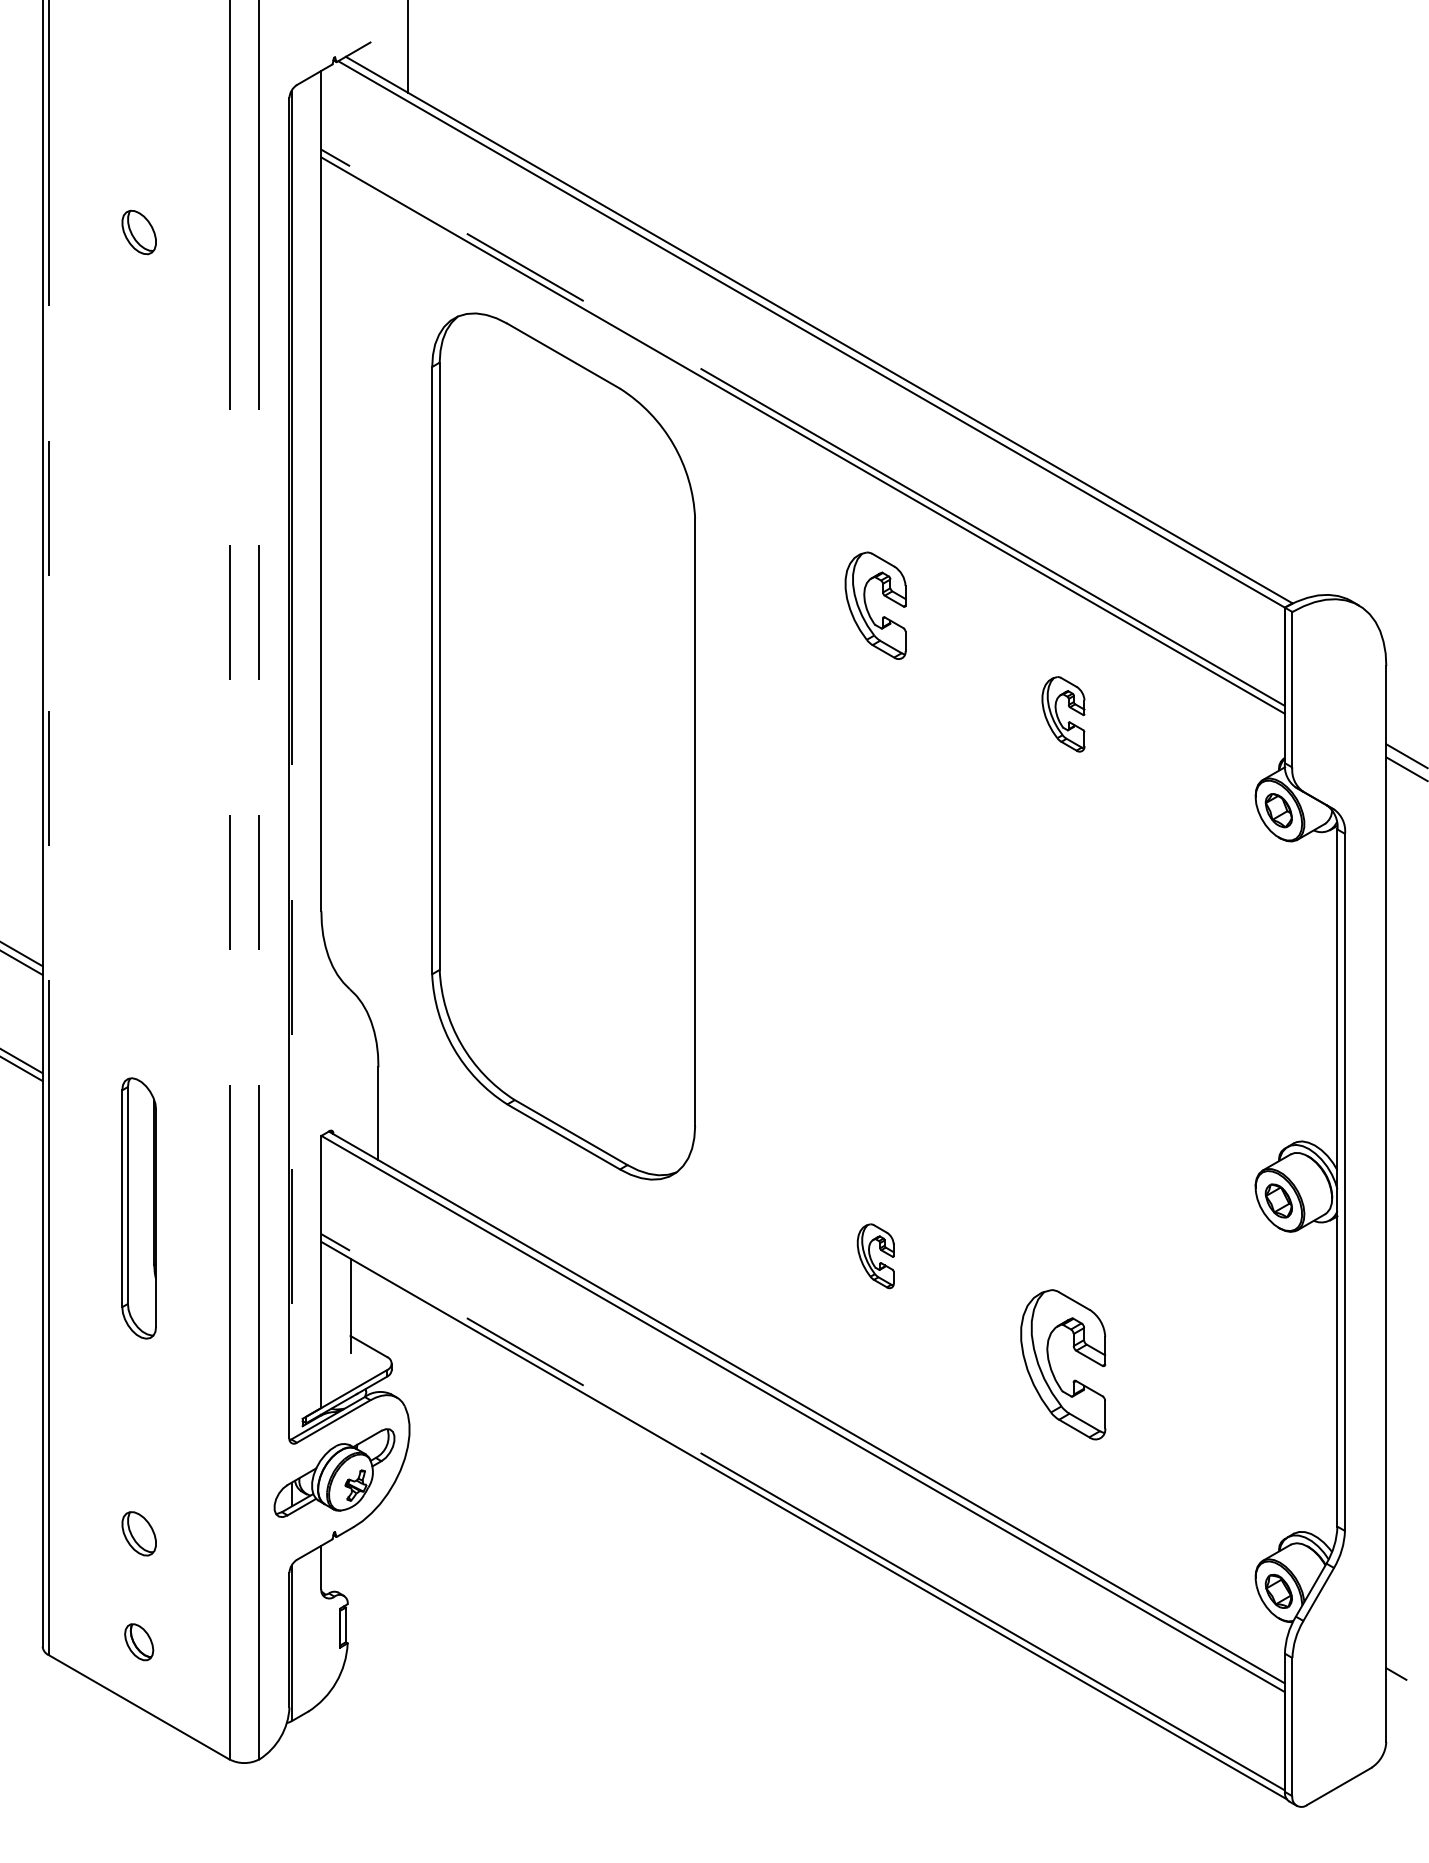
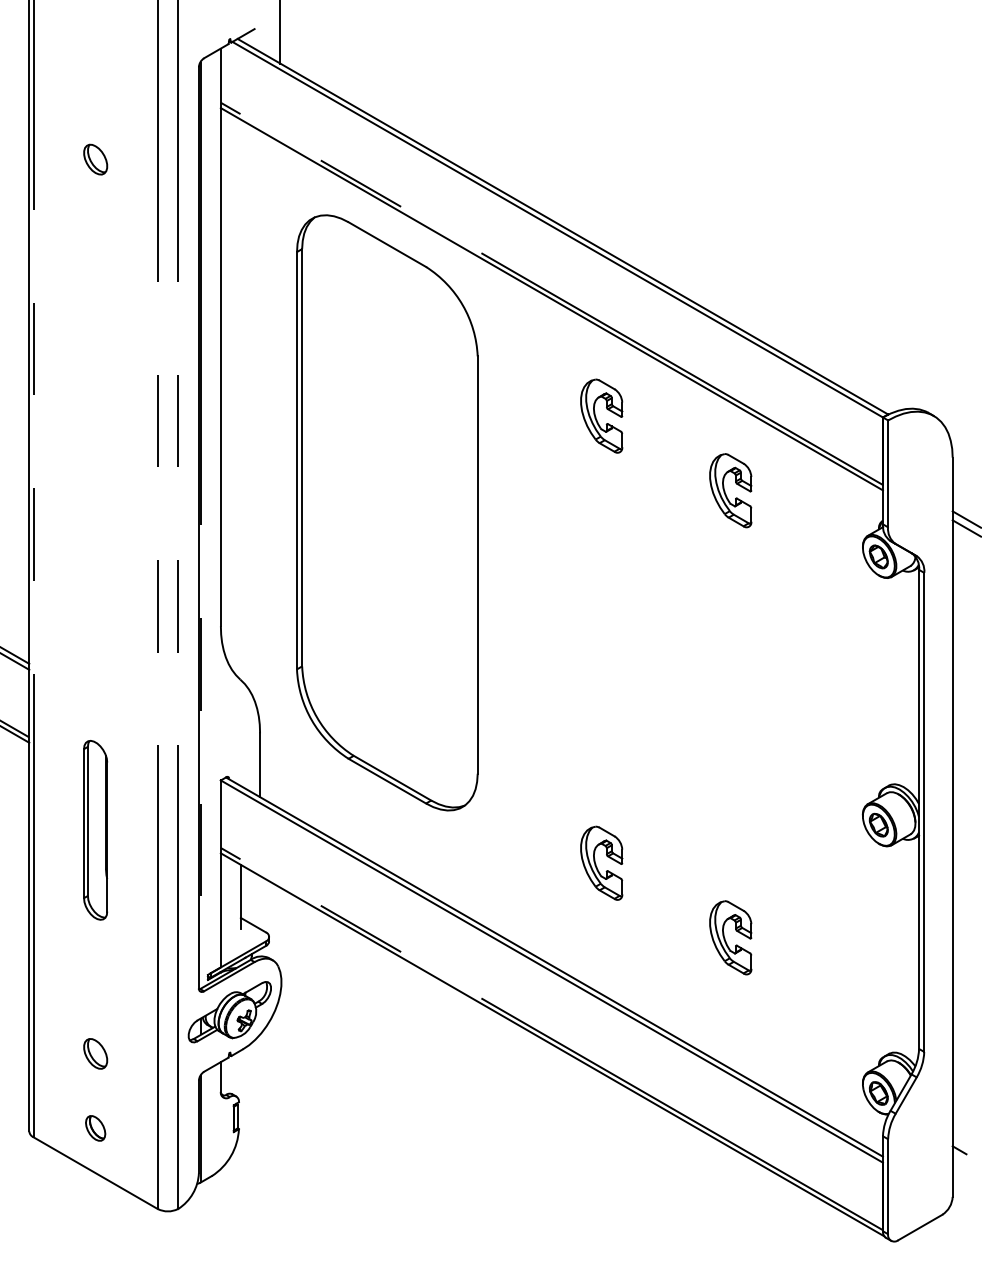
part: (1063, 713) -> (730, 490), size x1.43
part: (875, 1255) -> (601, 862), size x1.67
part: (1063, 1364) -> (730, 937), size x0.71

